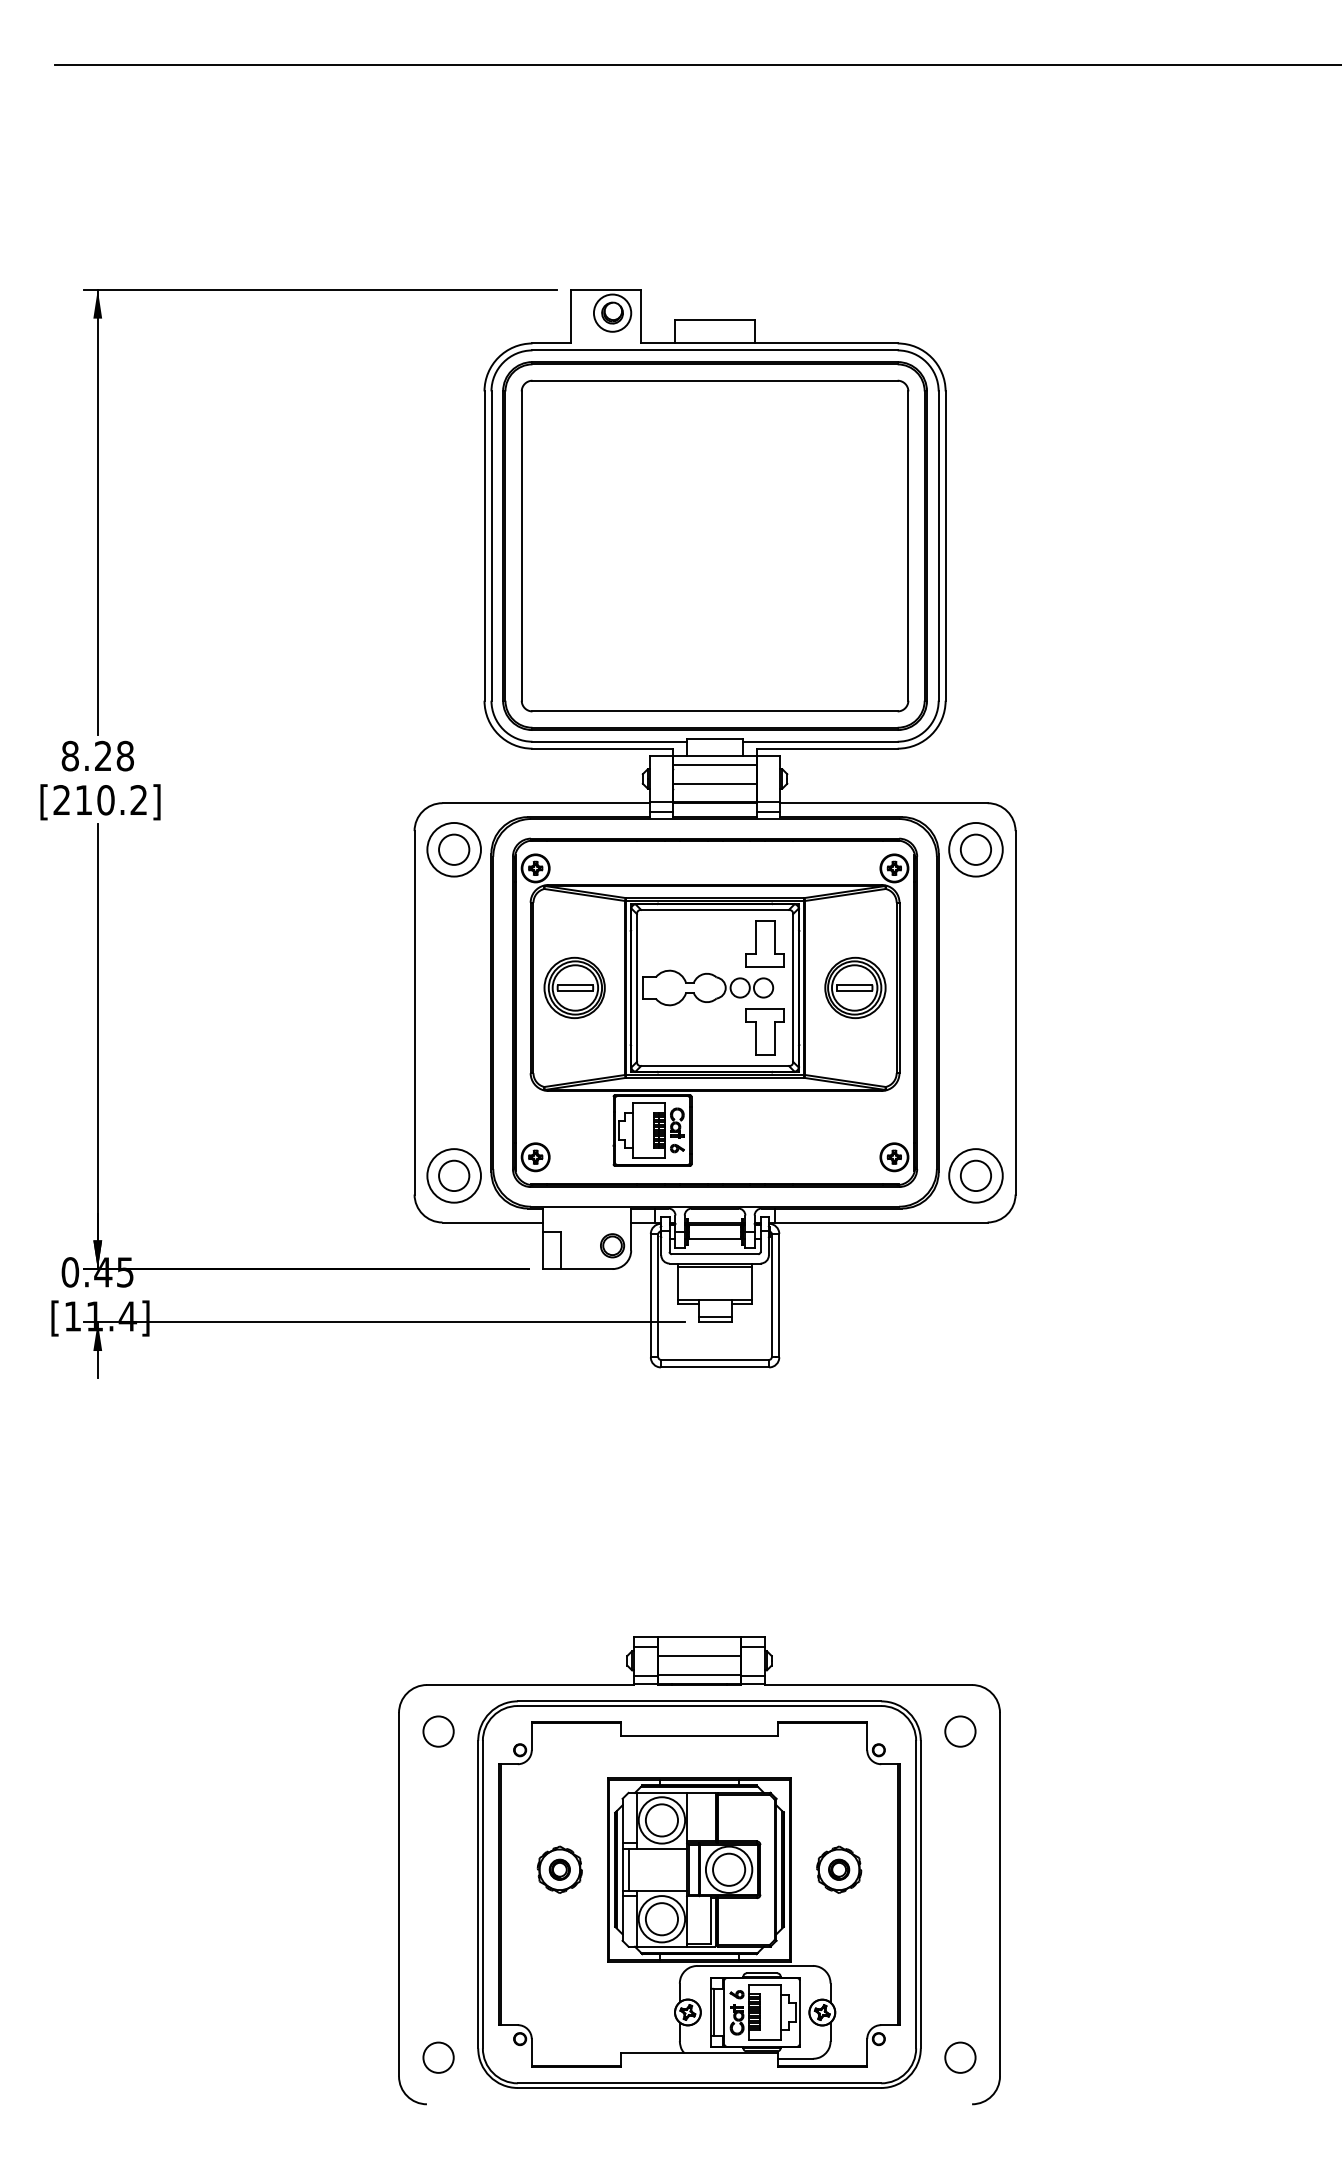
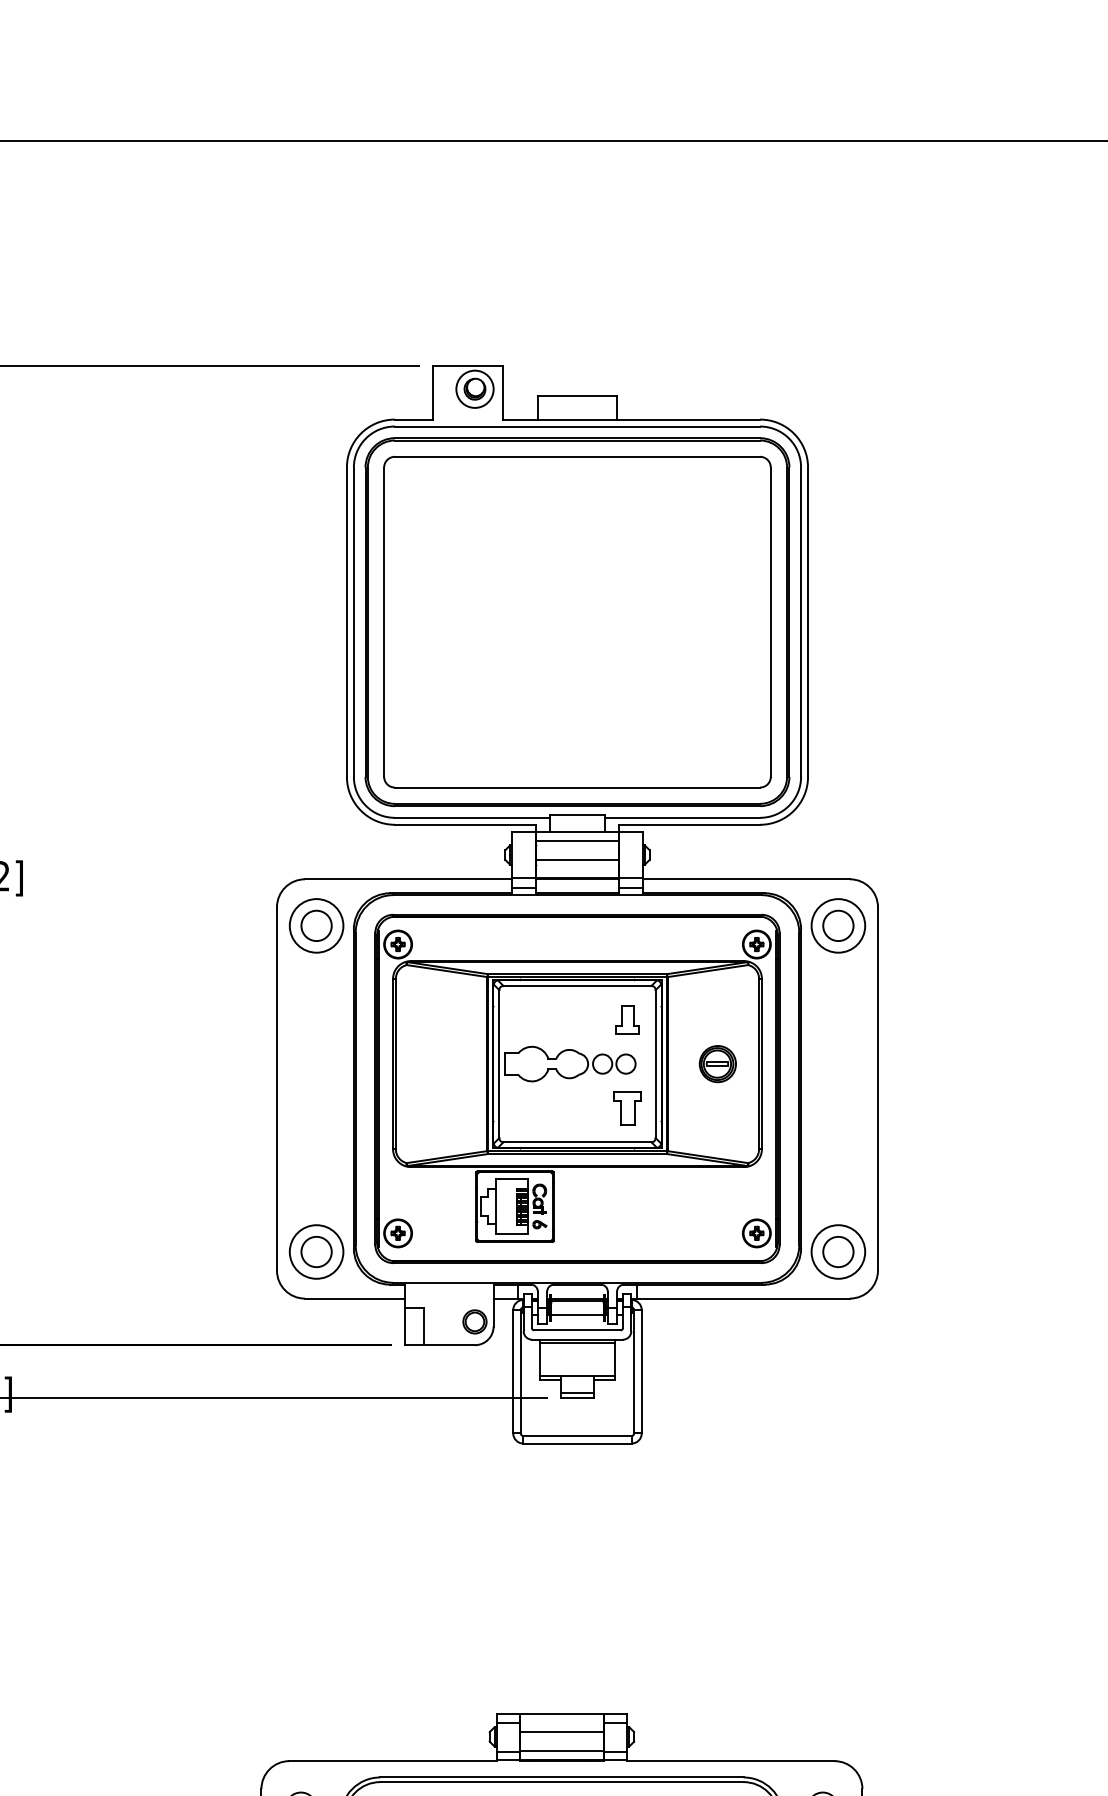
part: (764, 943) -> (626, 1019), size x0.6
part: (574, 987) -> (436, 1063), removed
part: (855, 987) -> (717, 1063), size x0.6
part: (764, 1031) -> (626, 1107), size x0.7

